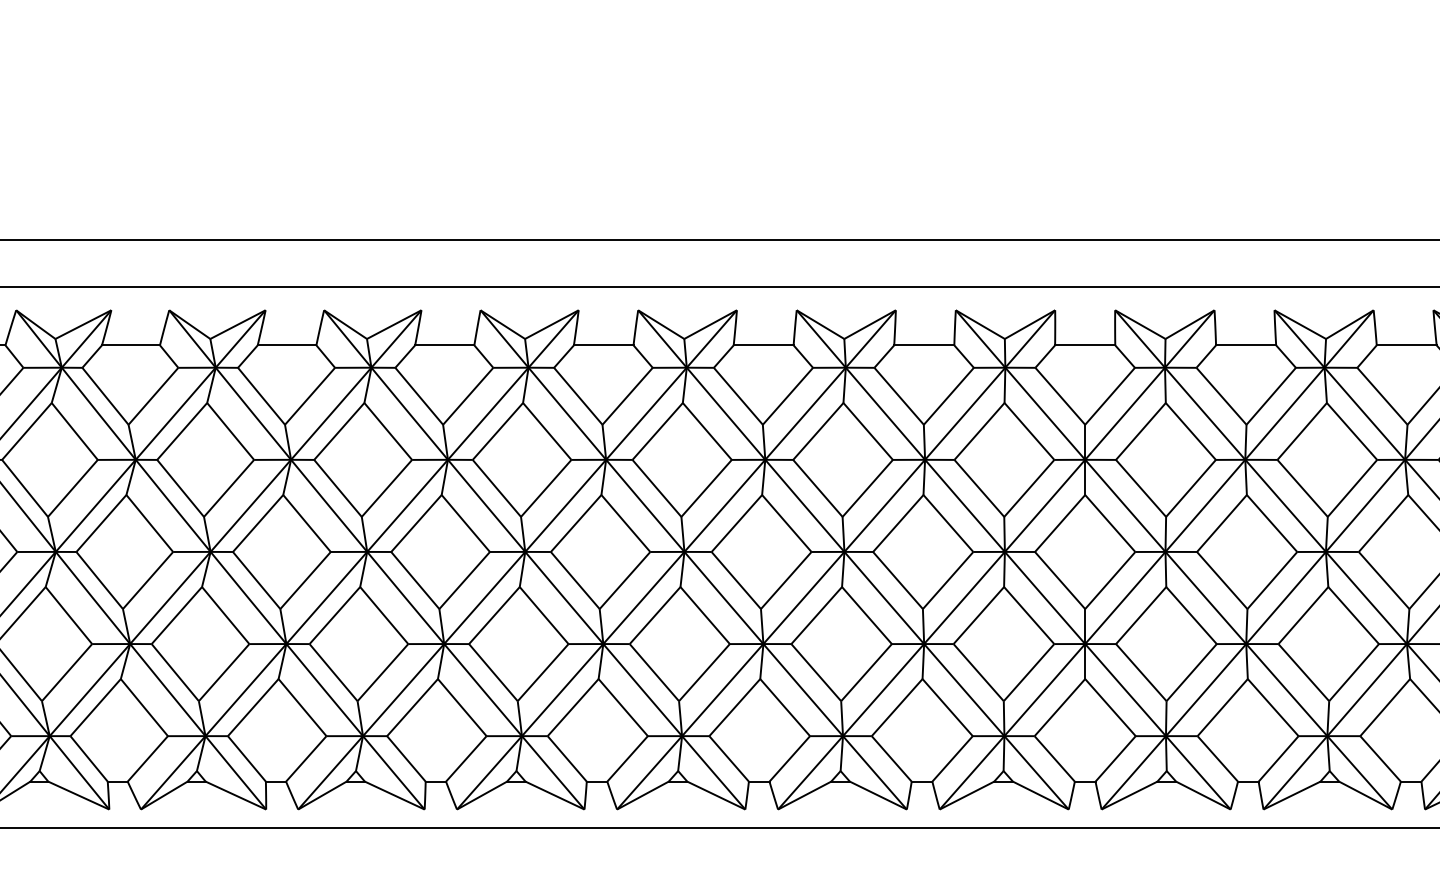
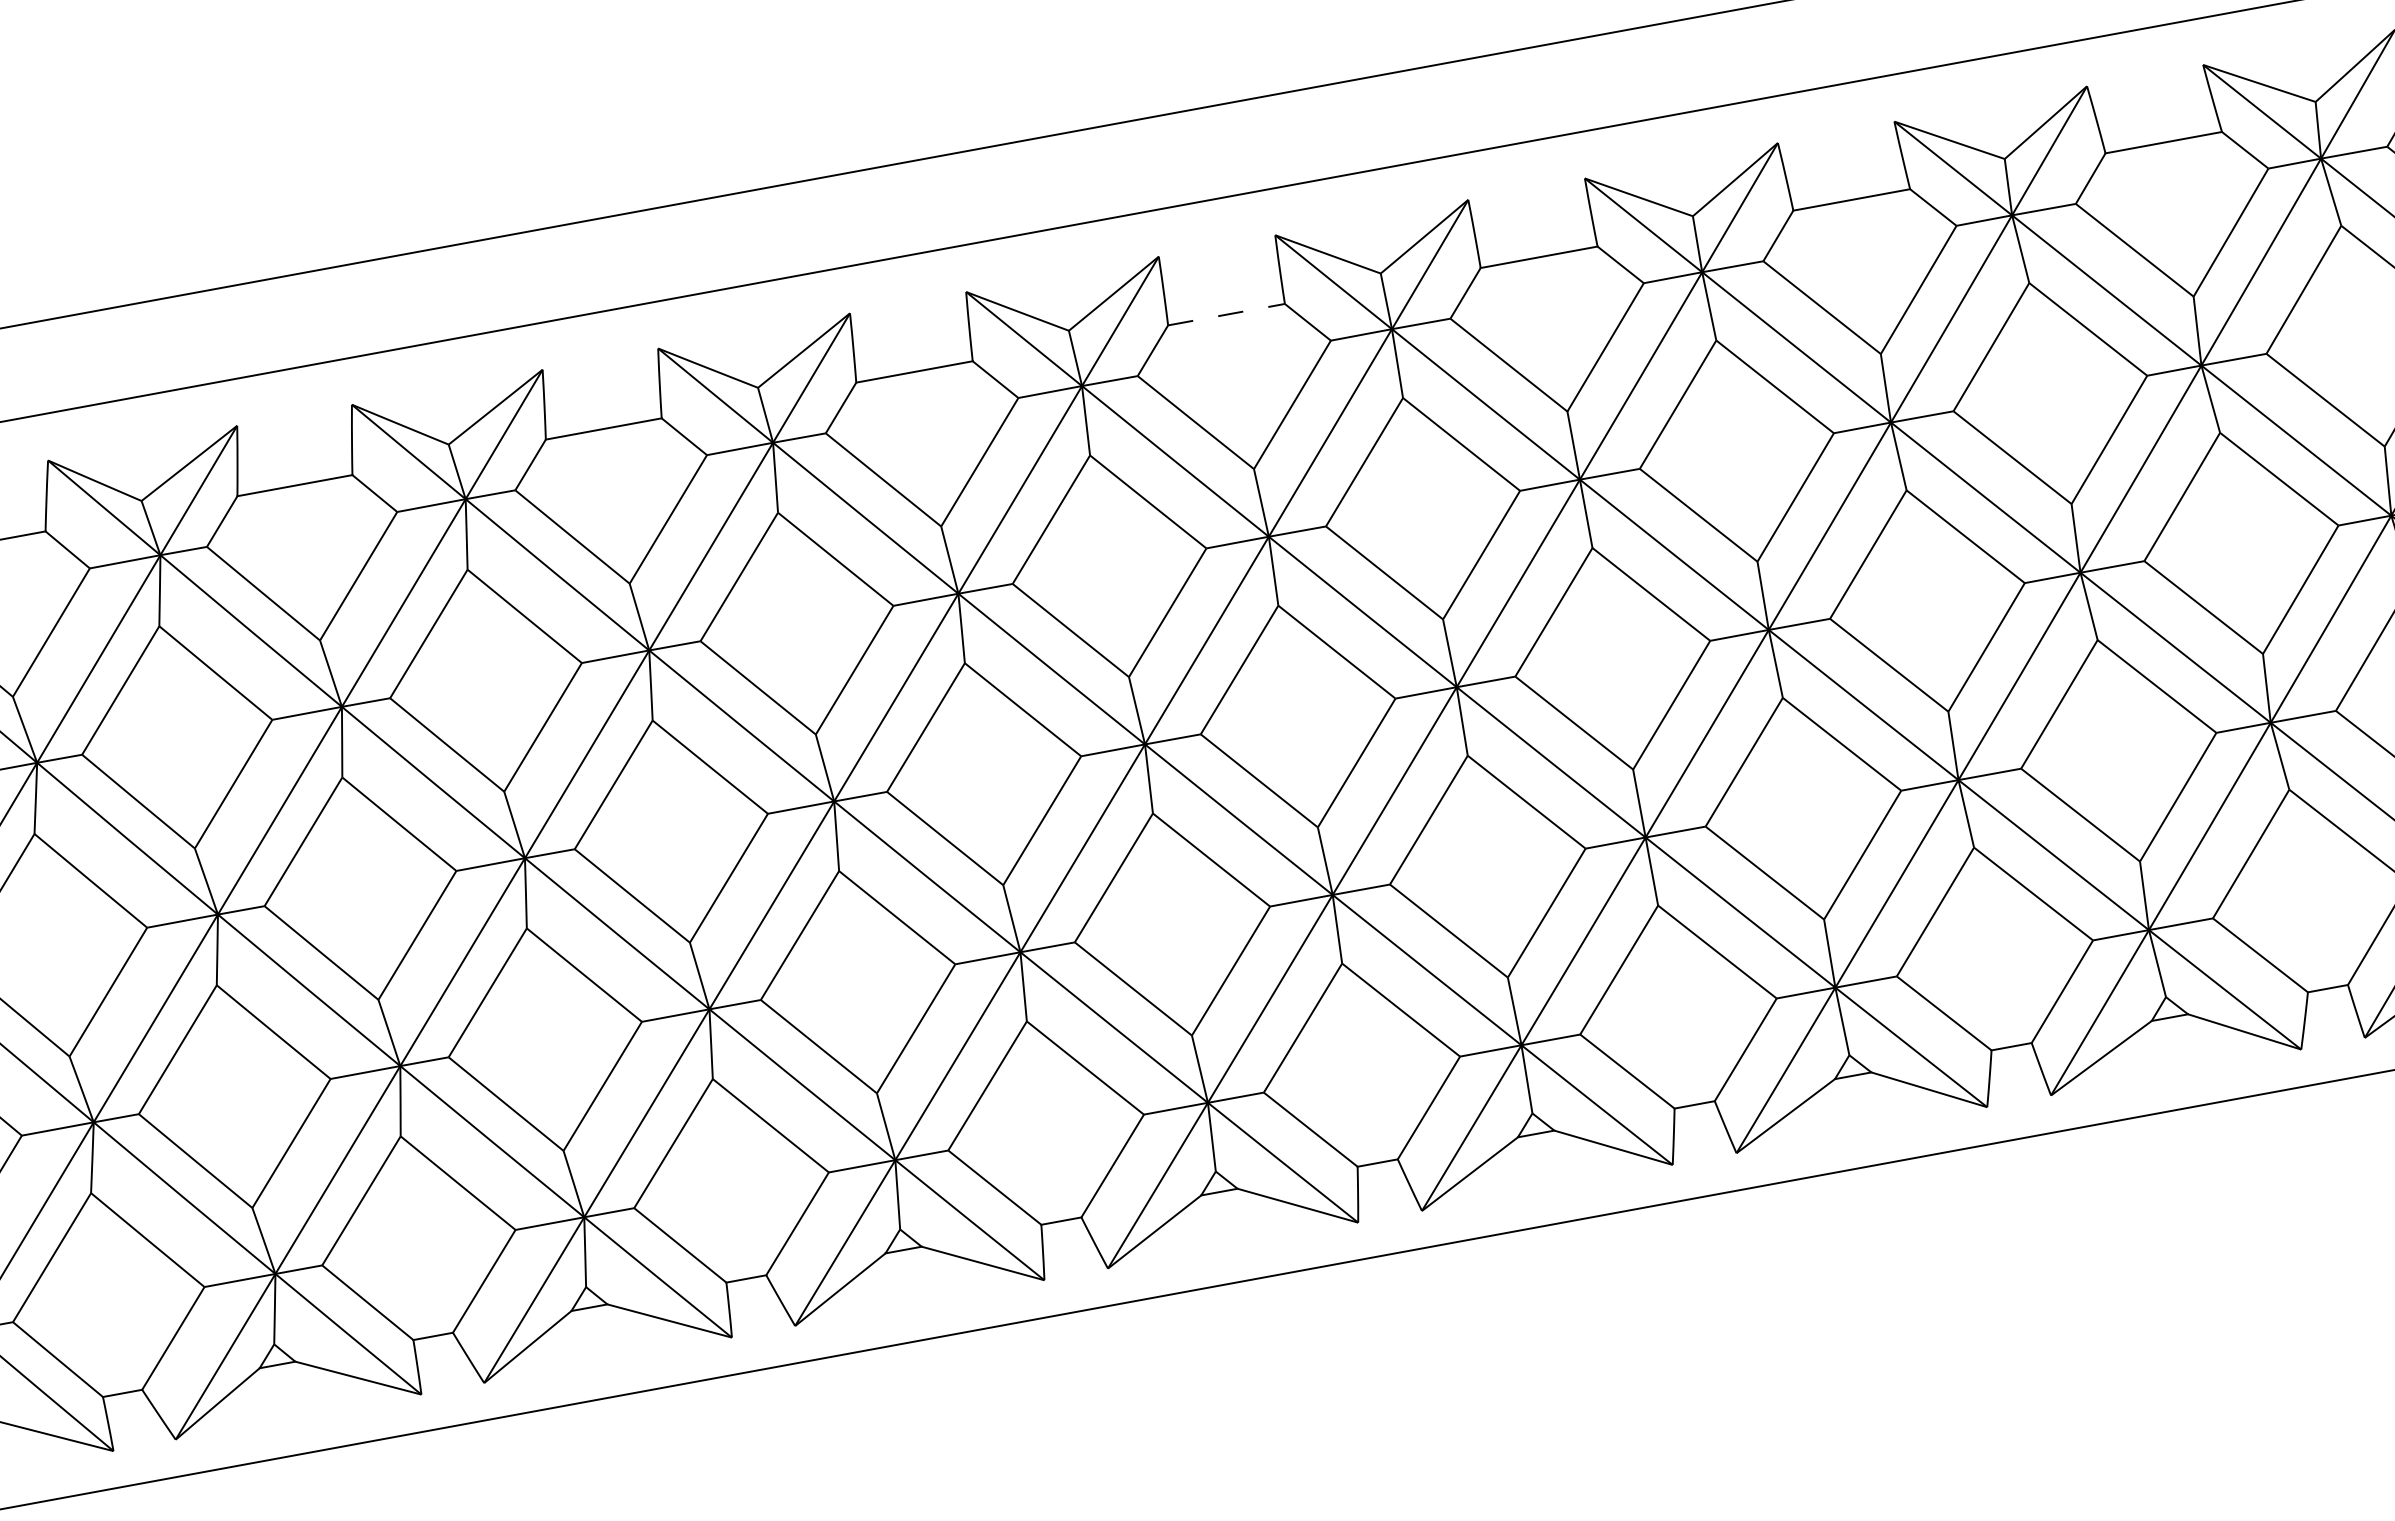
line: (924, 345) -> (1226, 314), solid -> dashed

